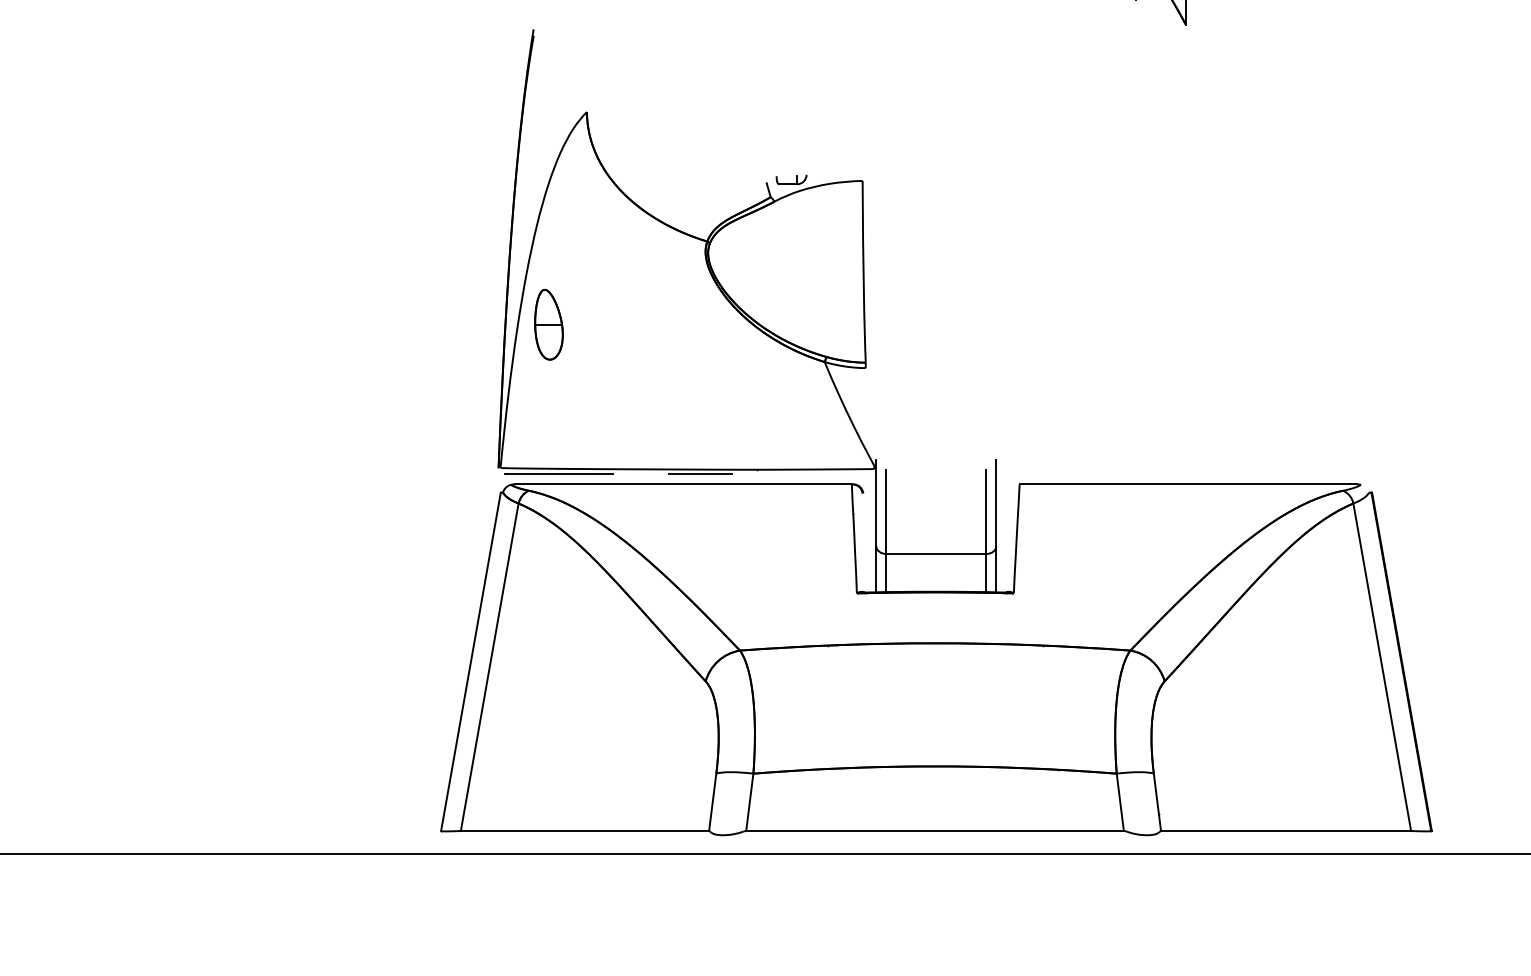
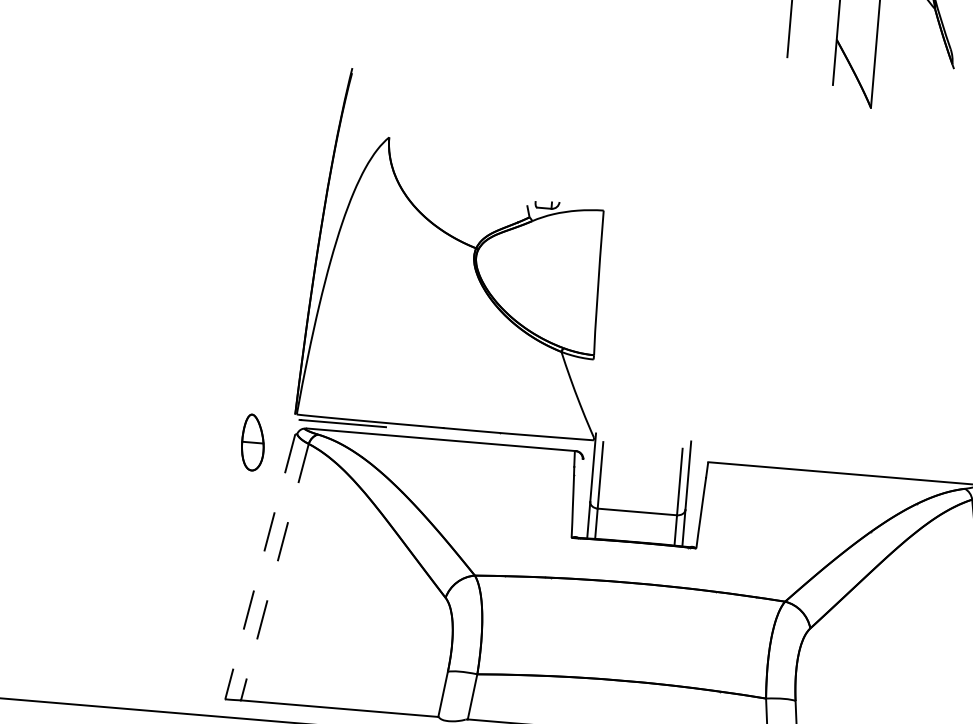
part: (548, 324) -> (252, 442), moved
line: (699, 474) -> (454, 432), removed
line: (470, 661) -> (260, 566), solid -> dashed
line: (489, 667) -> (274, 572), solid -> dashed

